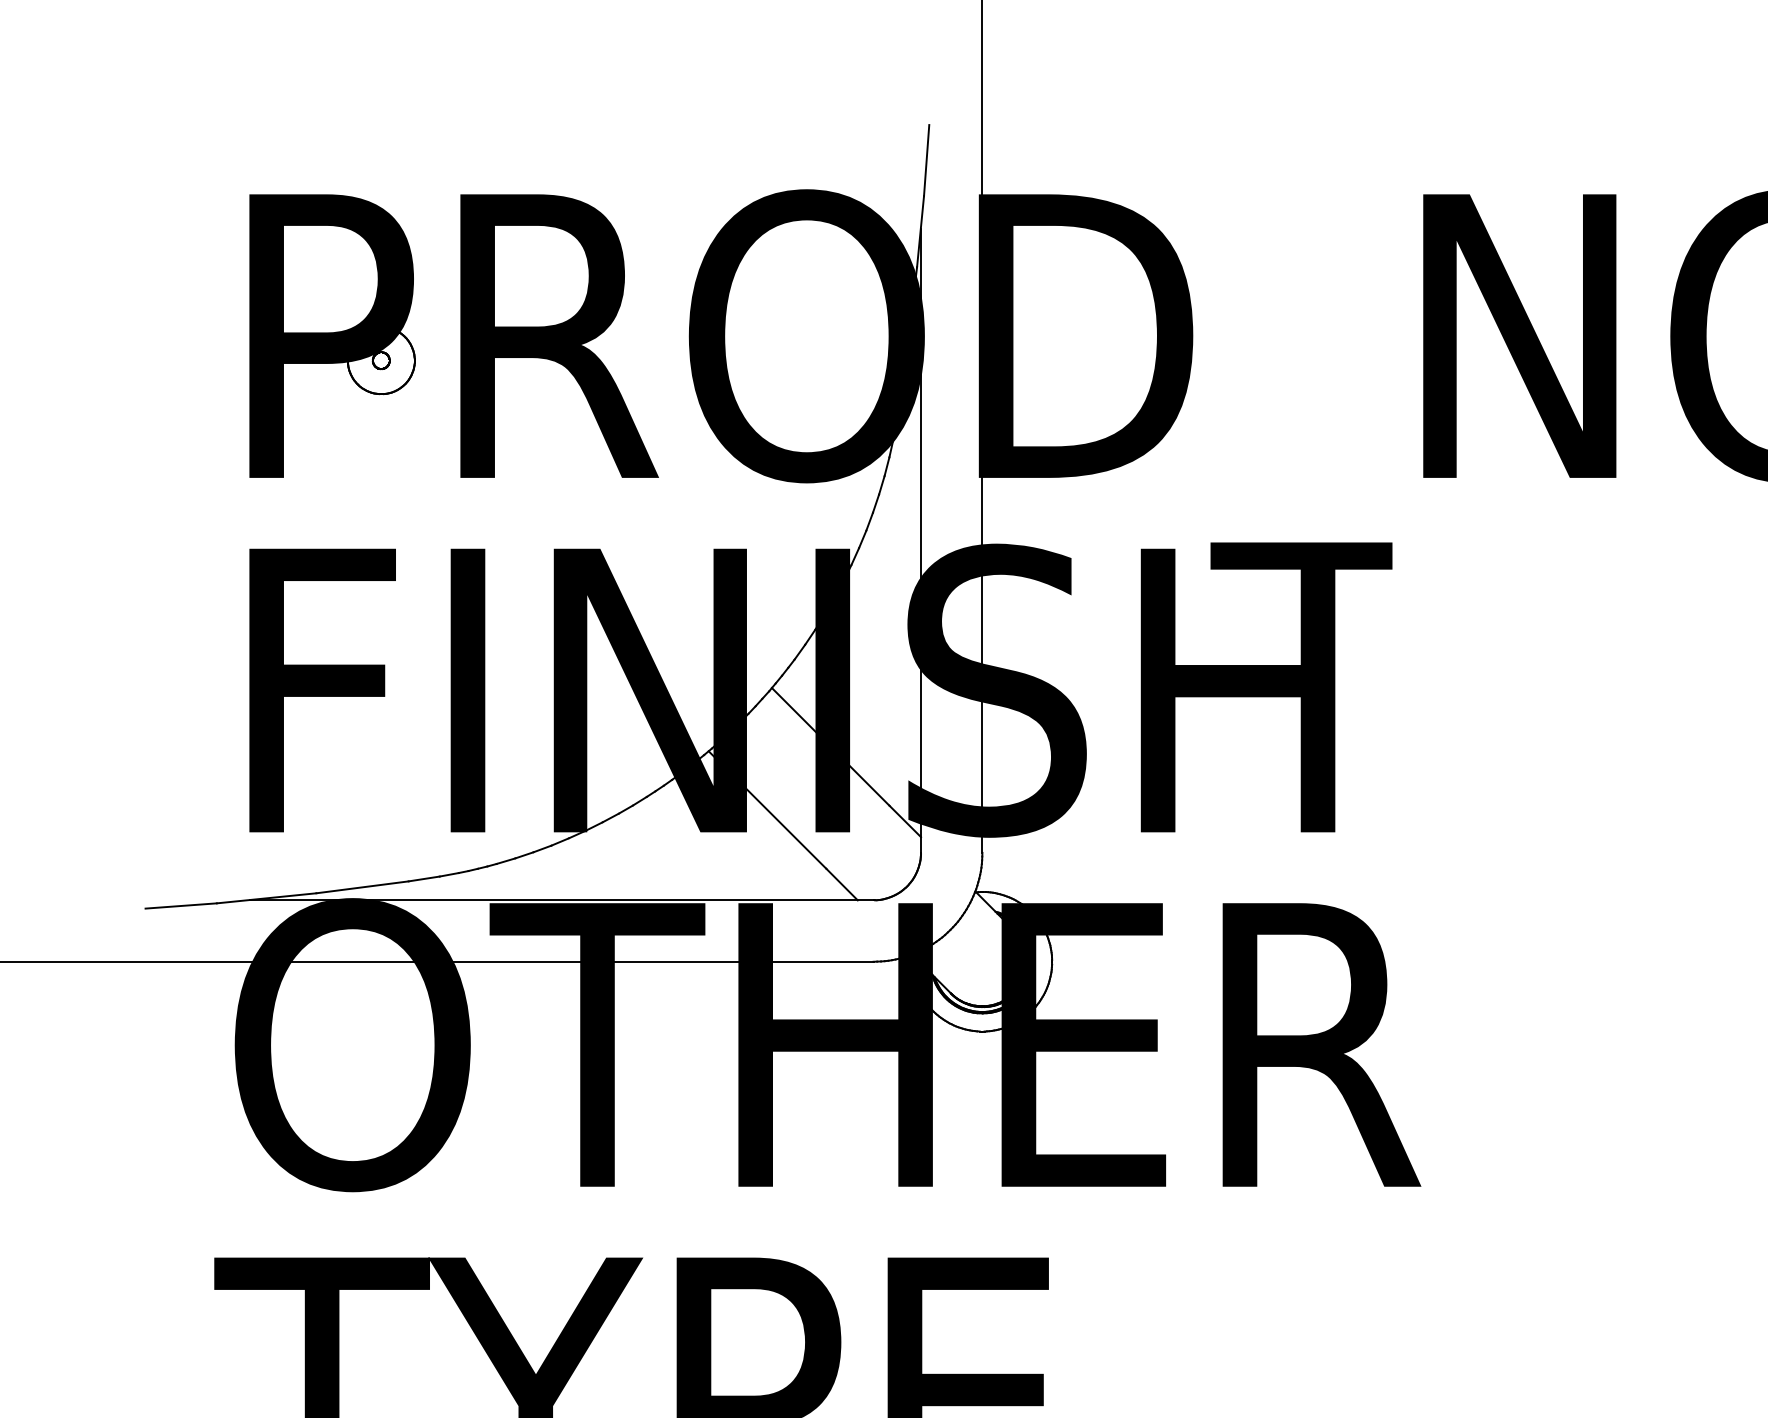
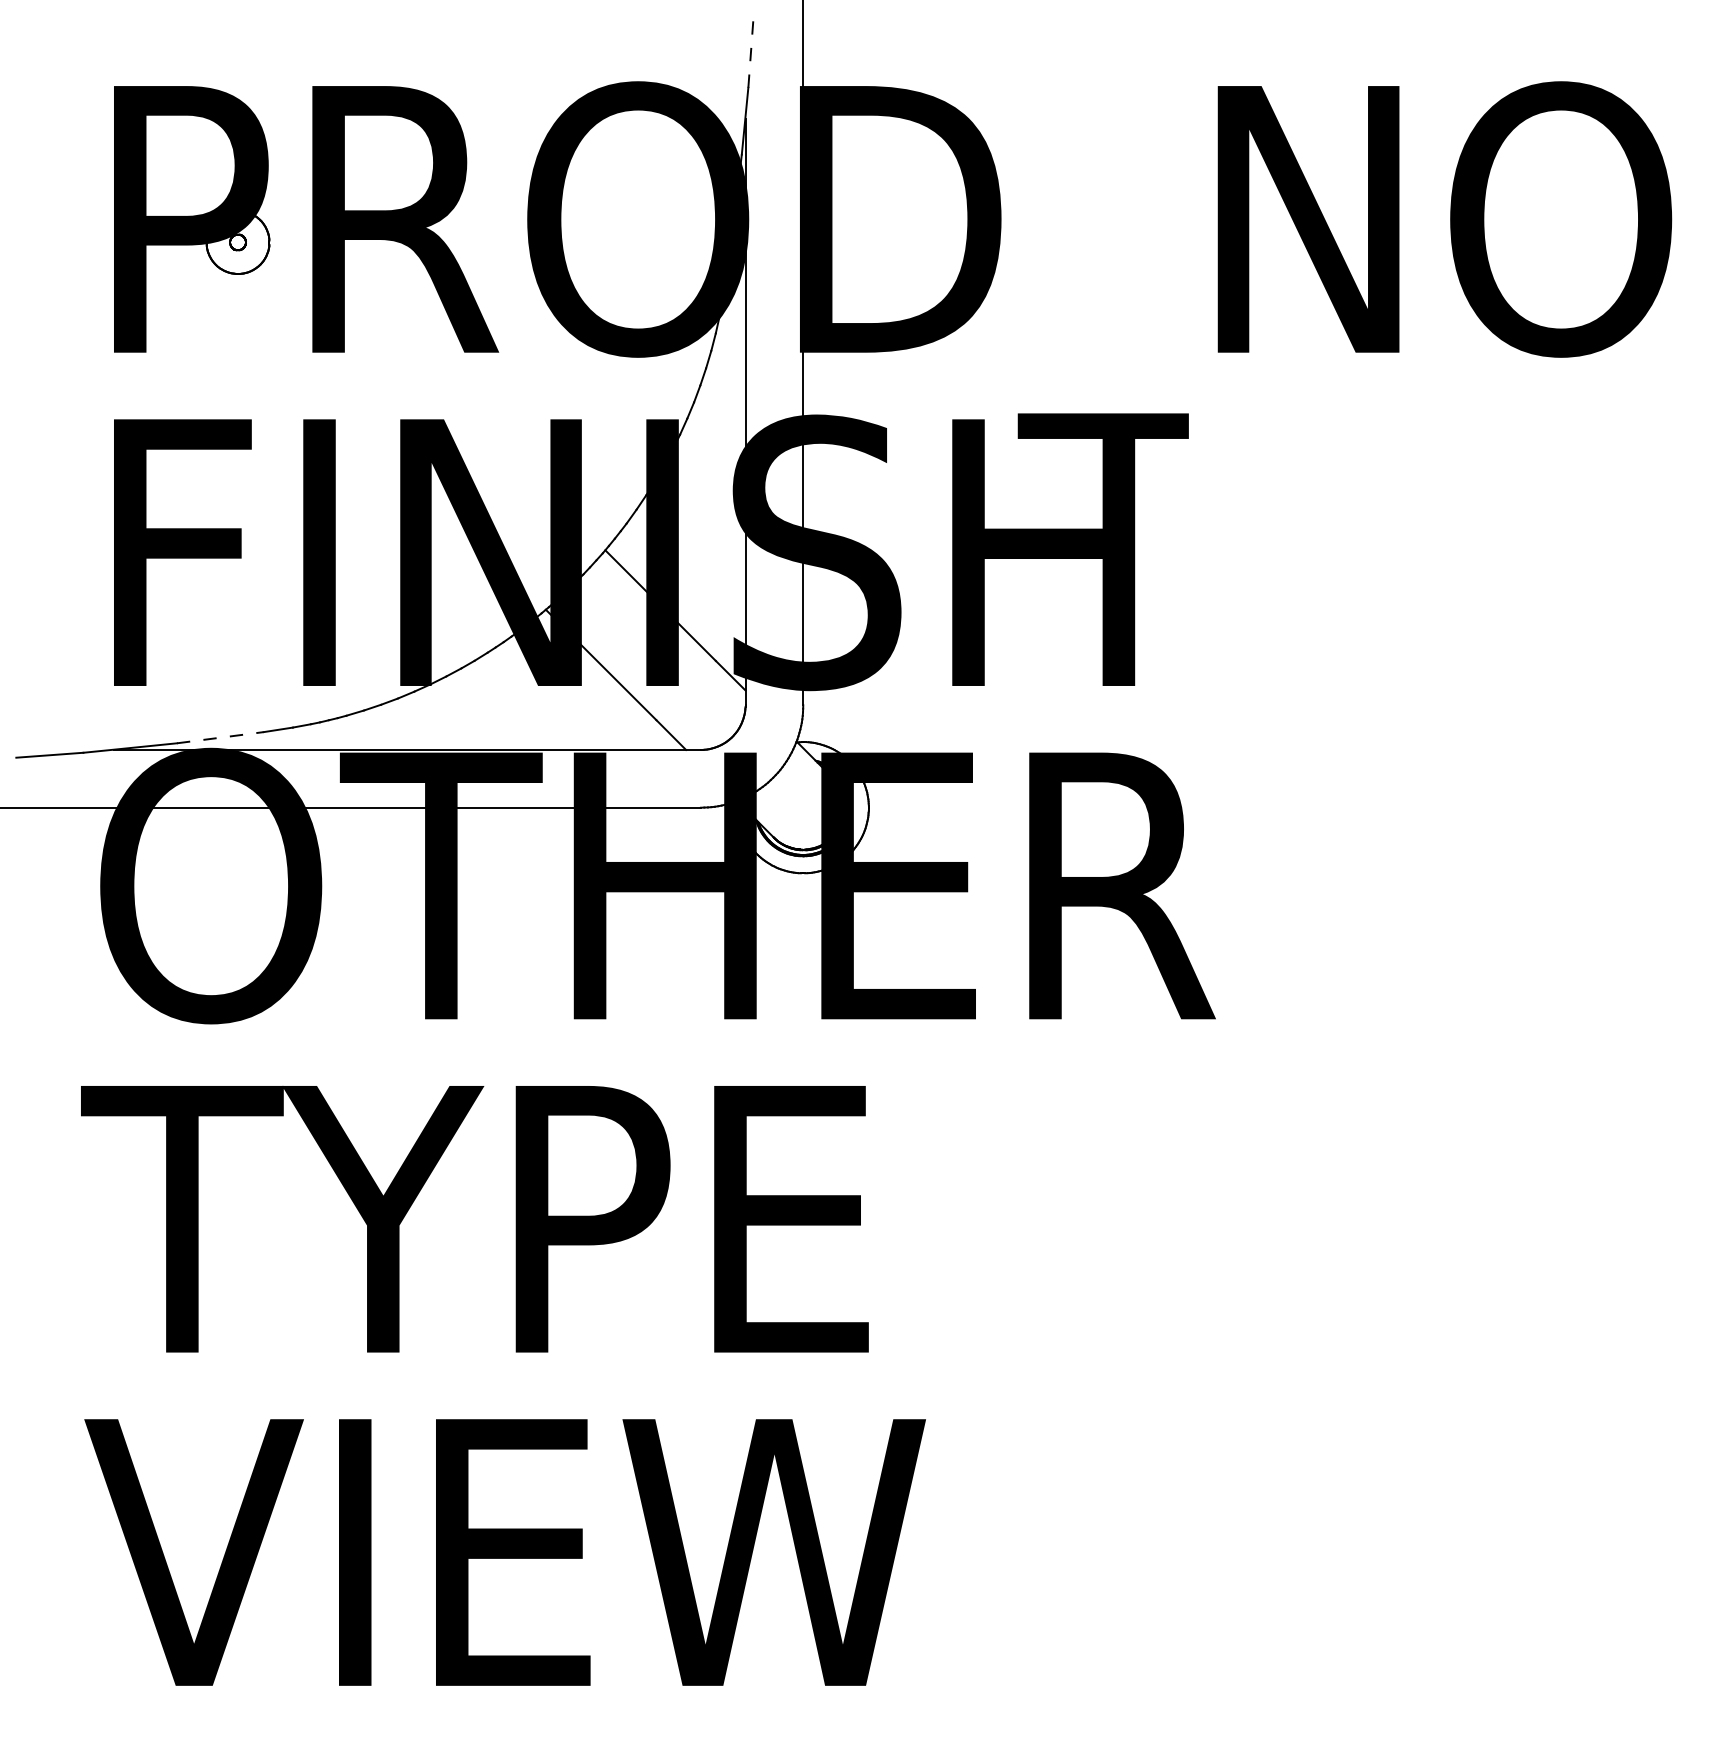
line: (926, 160) -> (750, 54), solid -> dashed
line: (362, 887) -> (220, 737), solid -> dashed

